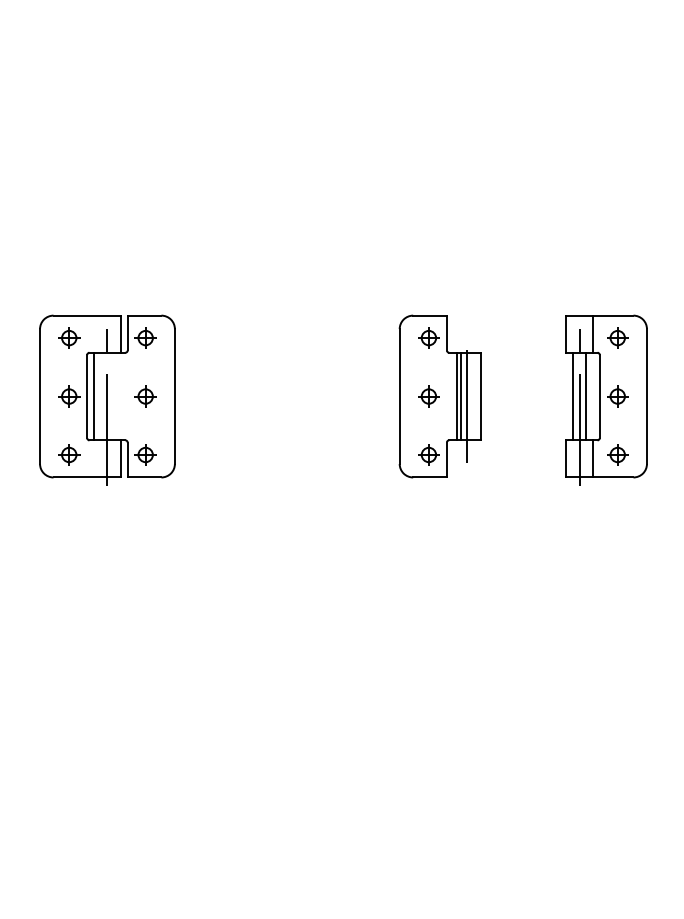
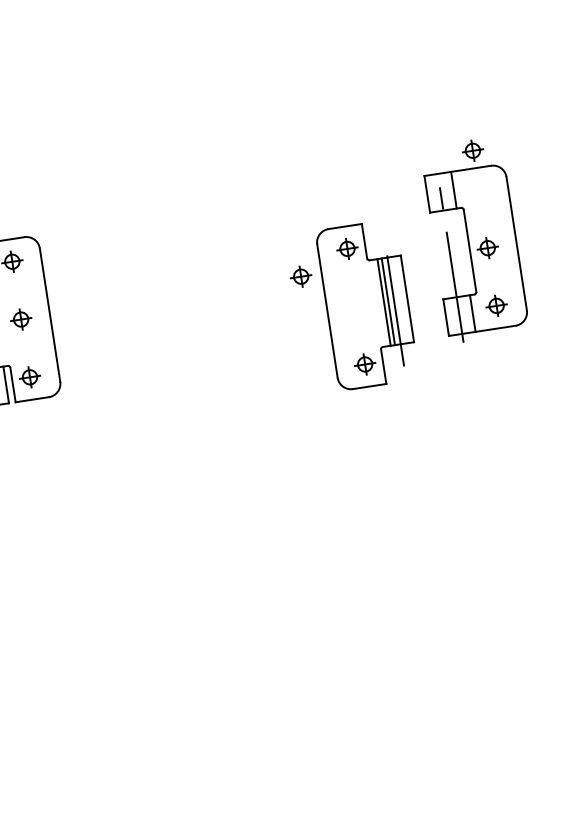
part: (617, 337) -> (472, 150), moved
part: (439, 396) -> (366, 305), moved
line: (572, 396) -> (443, 254), removed
line: (586, 396) -> (456, 252), removed

